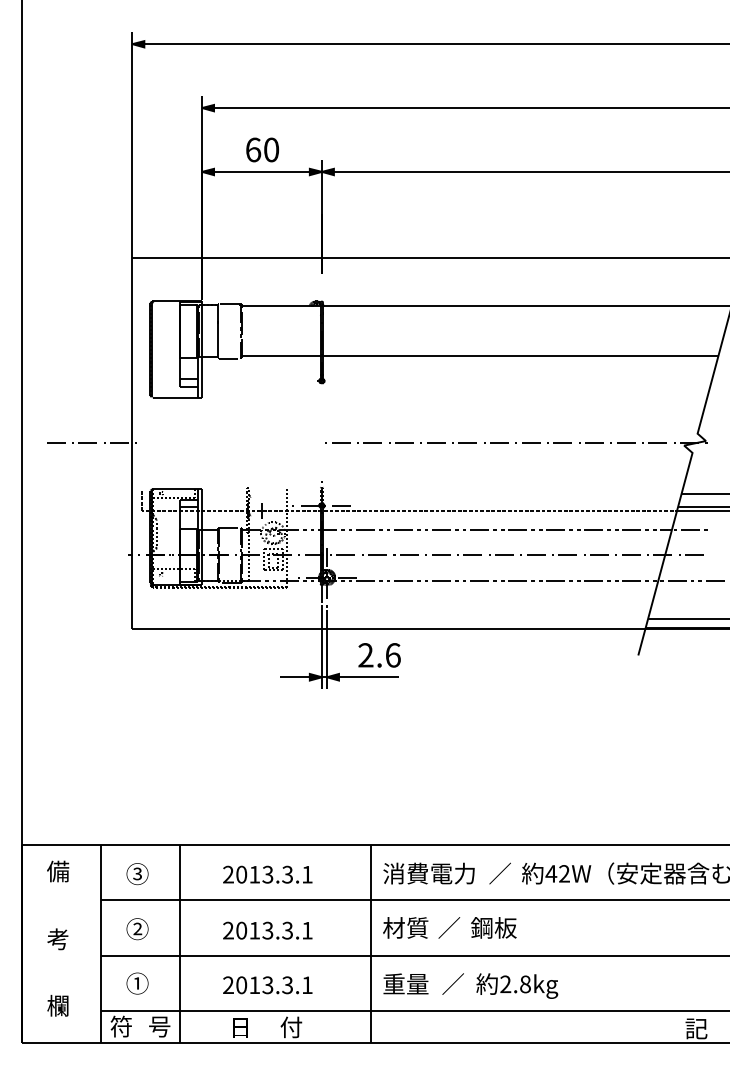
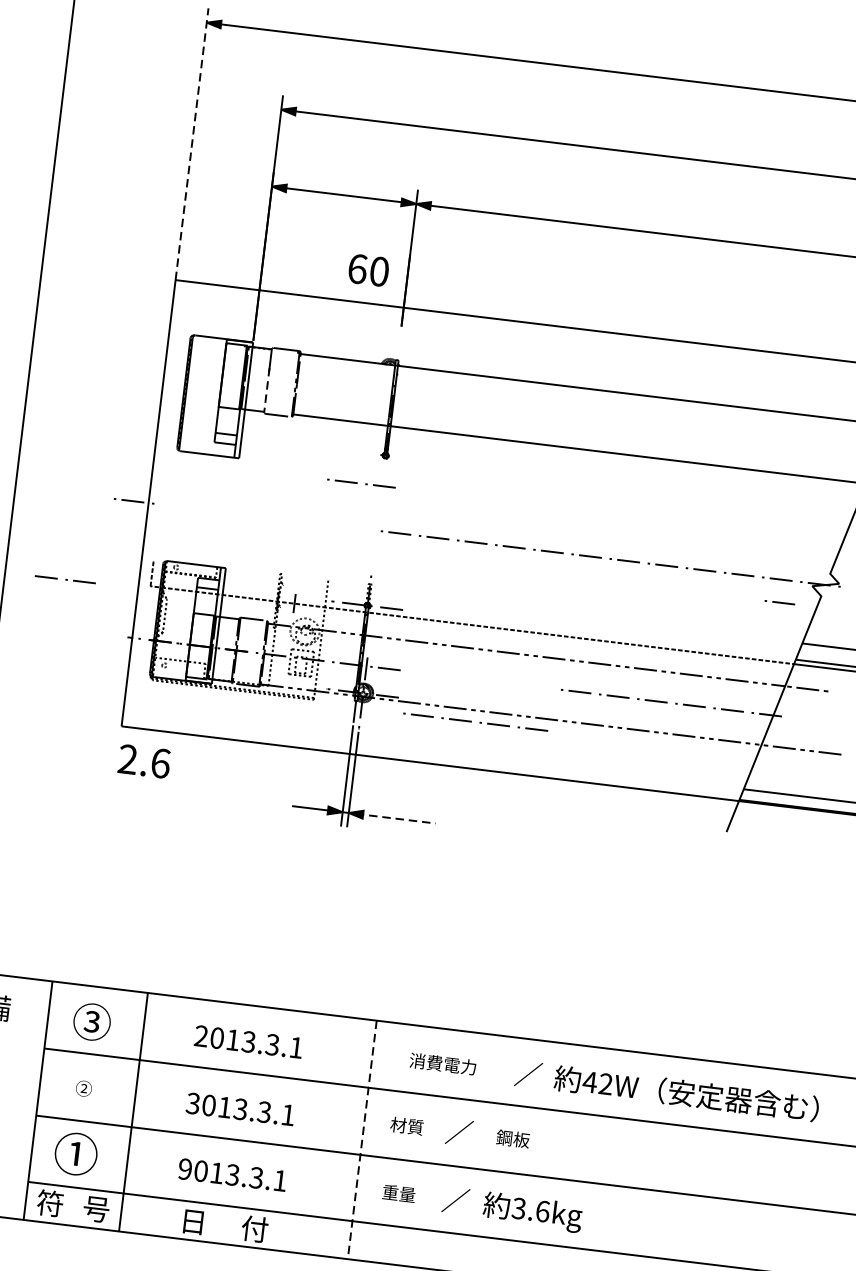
line: (132, 145) -> (192, 144), solid -> dashed
text: (262, 149) -> (368, 269), moved
line: (218, 339) -> (267, 390), solid -> dashed
line: (301, 405) -> (357, 482), added
line: (72, 442) -> (66, 578), moved
line: (418, 554) -> (471, 720), moved
line: (691, 554) -> (780, 601), moved
text: (379, 655) -> (144, 761), moved
line: (366, 677) -> (396, 819), solid -> dashed
part: (428, 873) -> (442, 1063), size x0.6
part: (137, 874) -> (91, 1022), size x1.4
part: (405, 927) -> (406, 1125), size x0.6
part: (493, 927) -> (512, 1138), size x0.6
part: (137, 929) -> (83, 1088), size x0.6
text: (228, 930) -> (193, 1103), 2013.3.1 -> 3013.3.1
line: (370, 944) -> (362, 1140), solid -> dashed
part: (137, 983) -> (76, 1153), size x1.6
part: (405, 983) -> (398, 1192), size x0.6
text: (515, 984) -> (530, 1210), 2.8kg -> 3.6kg
text: (228, 985) -> (185, 1169), 2013.3.1 -> 9013.3.1

